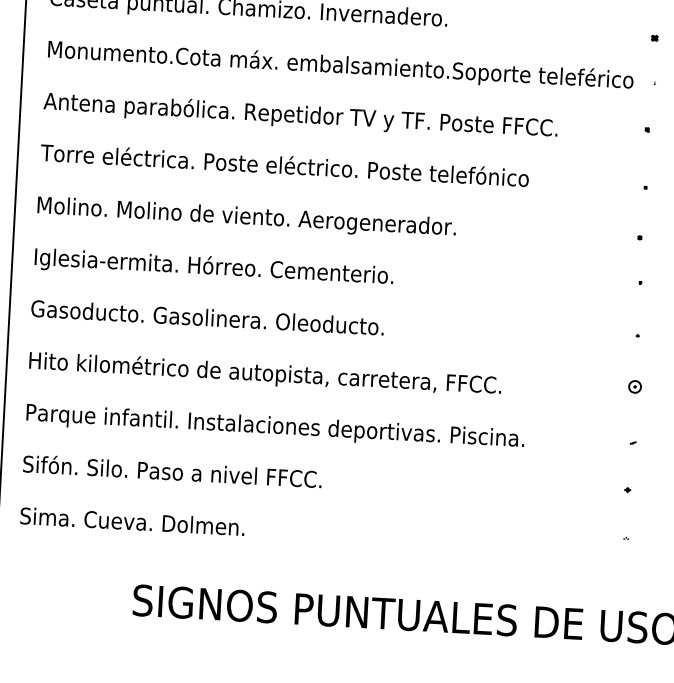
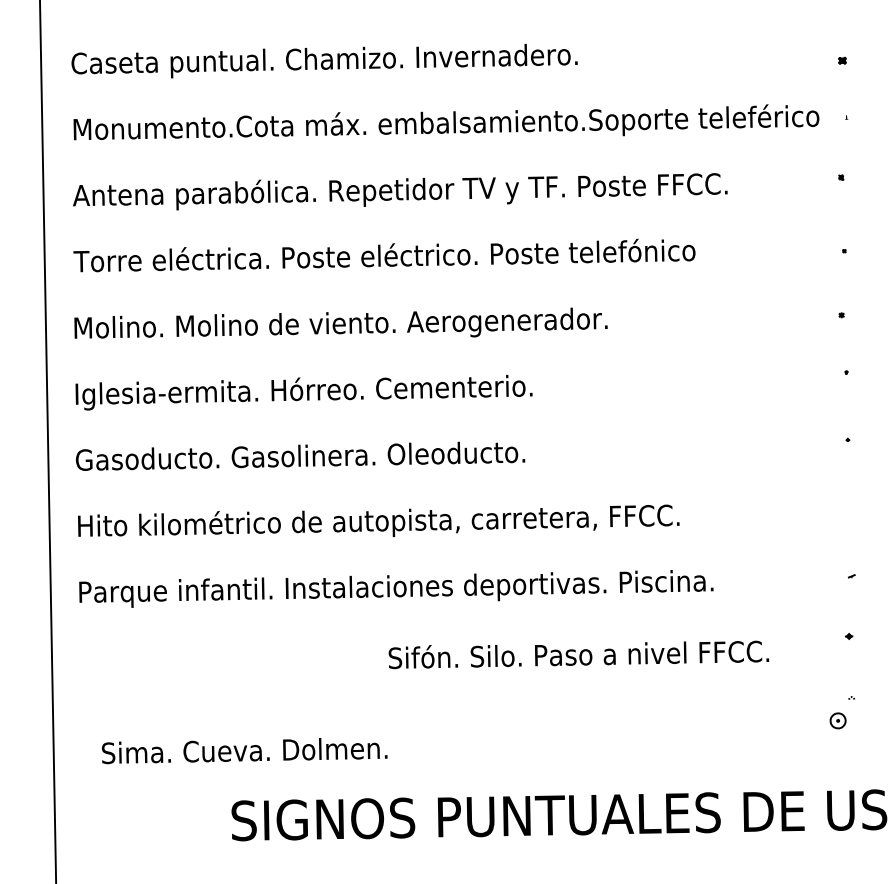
part: (634, 386) -> (837, 720), moved
text: (172, 471) -> (578, 654), moved
text: (132, 522) -> (244, 751), moved

